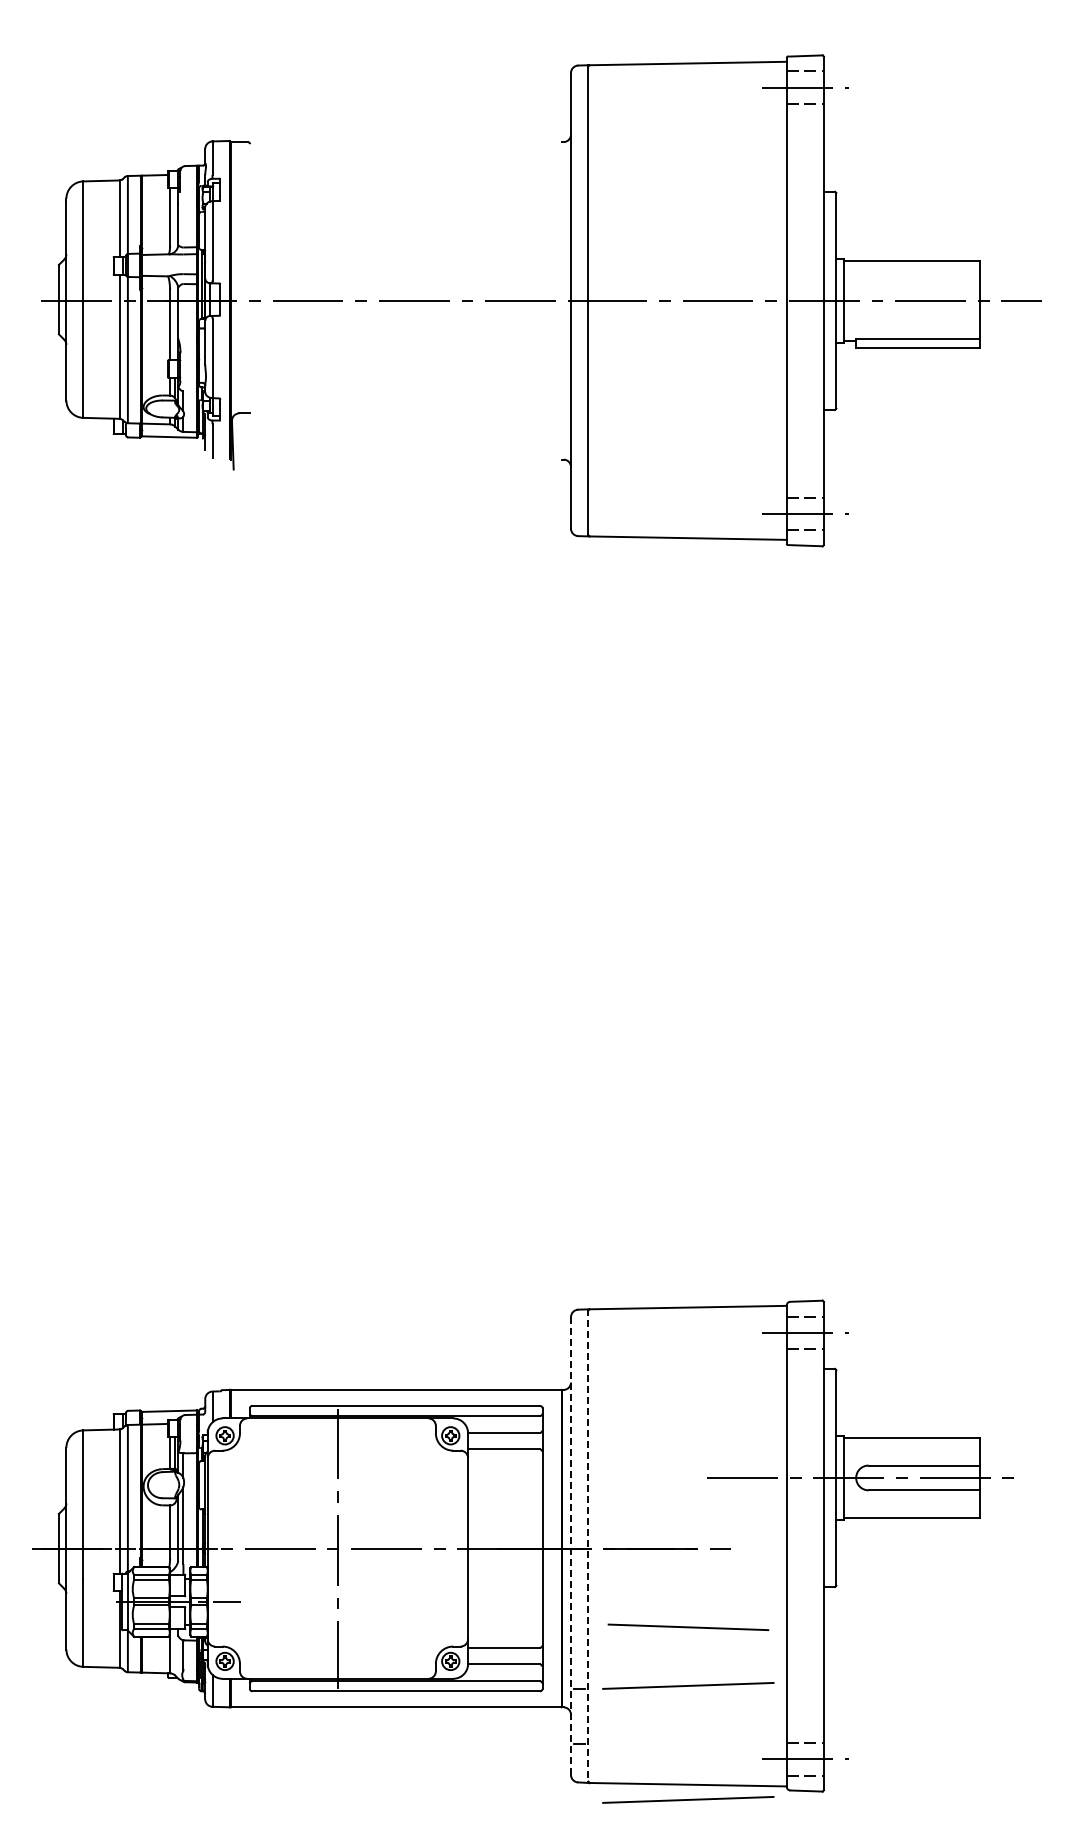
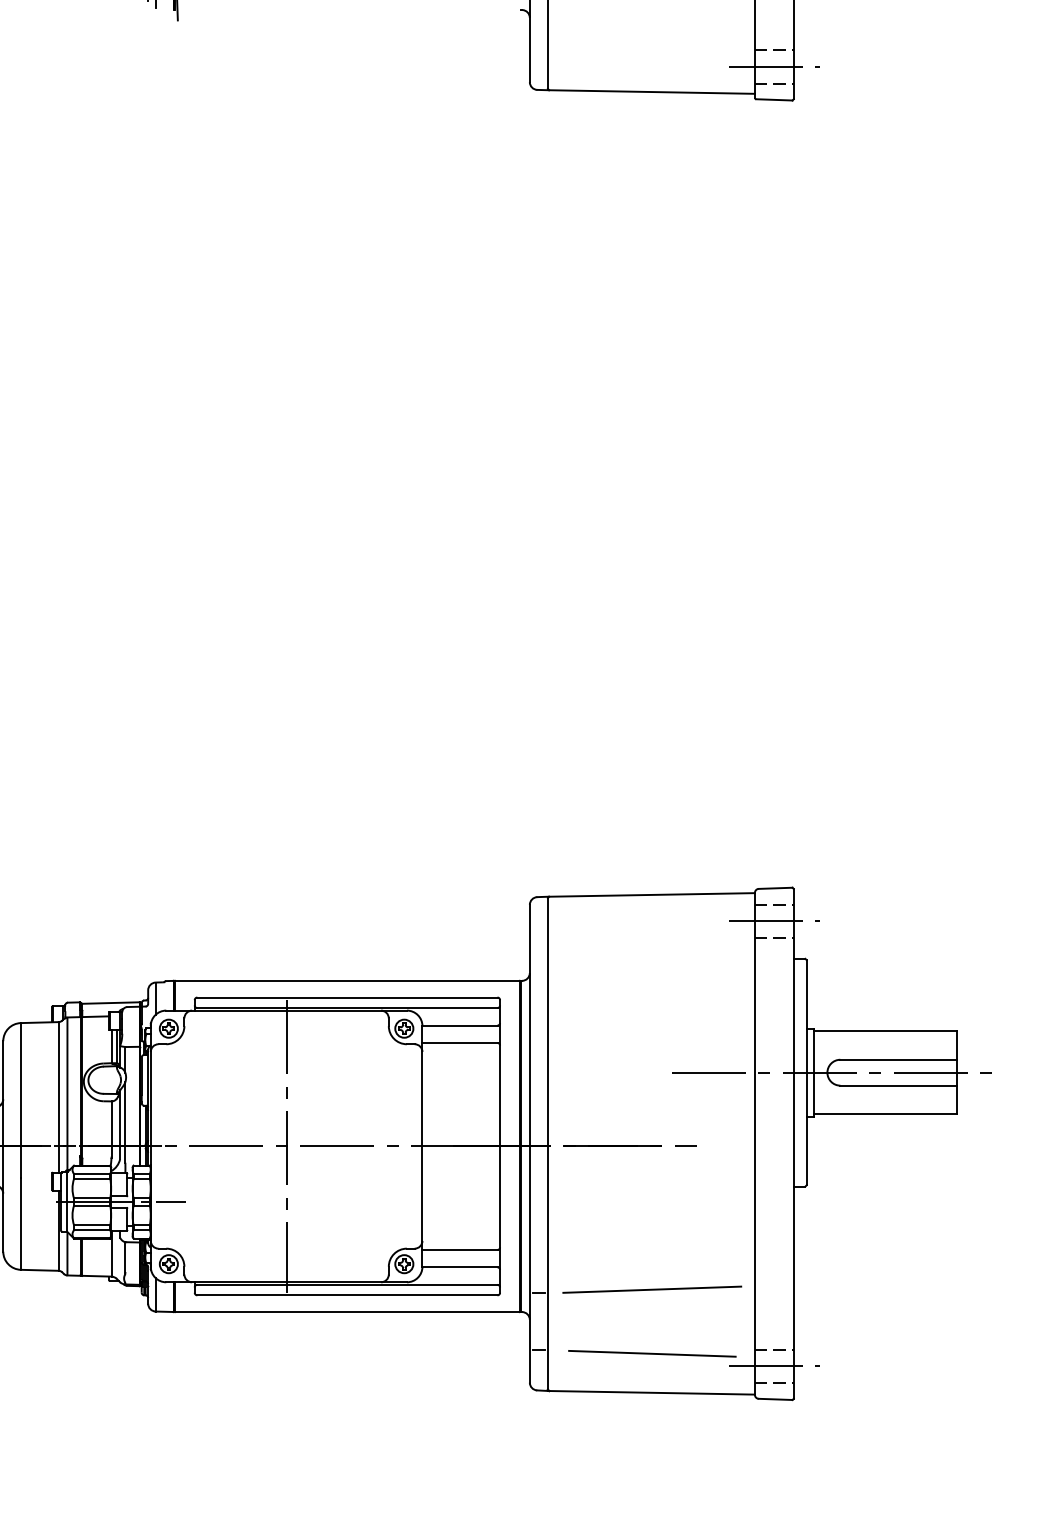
line: (571, 1546) -> (530, 1144), dashed -> solid
line: (588, 1546) -> (548, 1144), dashed -> solid
line: (688, 1626) -> (652, 1352), moved
line: (688, 1799) -> (652, 1408), removed

